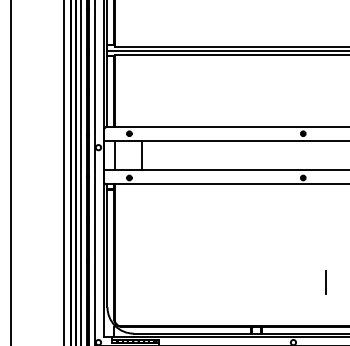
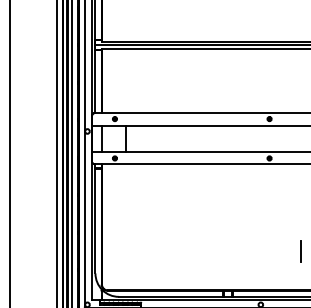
line: (325, 282) -> (300, 251), moved

